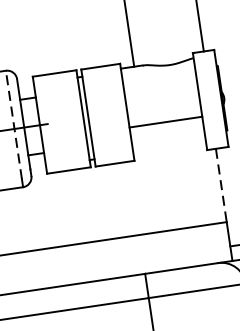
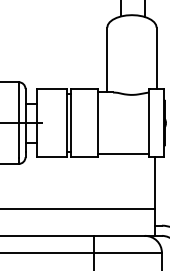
line: (164, 121) -> (122, 153), moved
line: (13, 123) -> (18, 119), dashed -> solid
line: (221, 184) -> (155, 182), dashed -> solid

